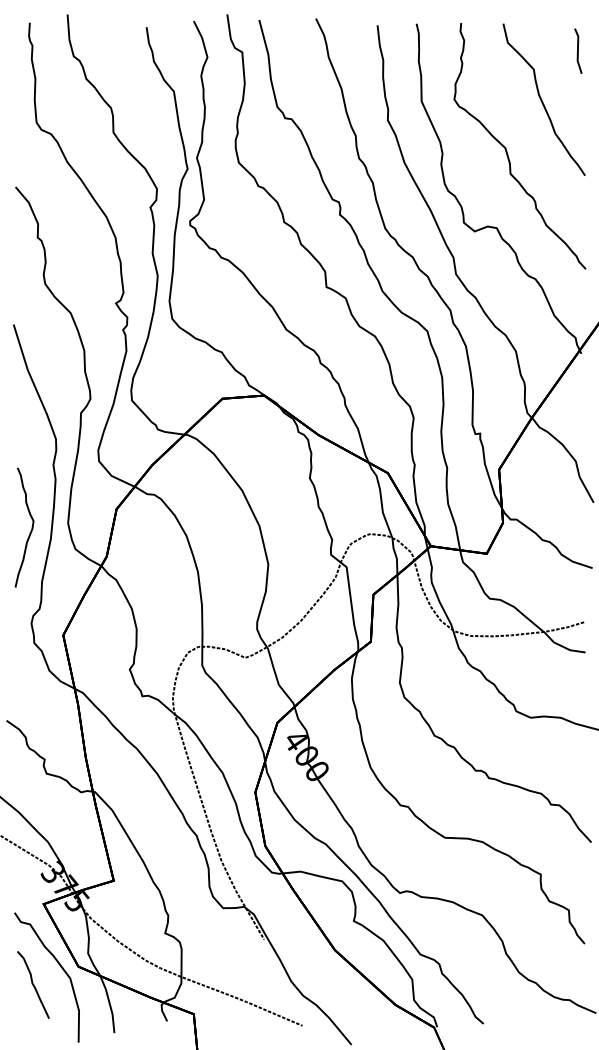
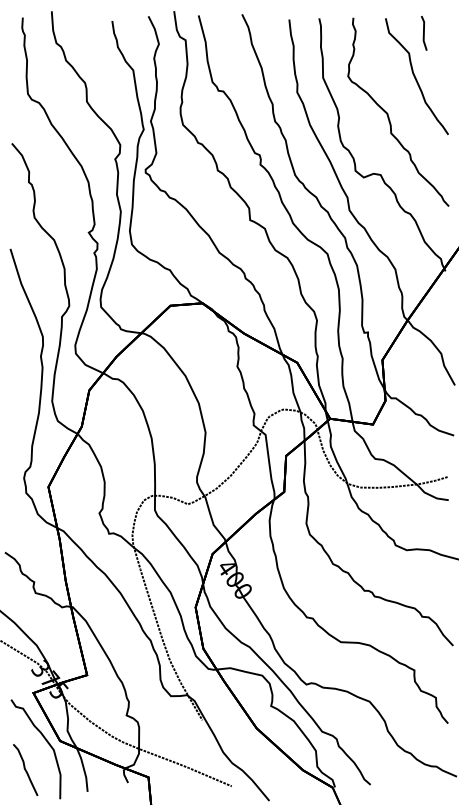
line: (577, 50) -> (423, 32), moved
curve: (30, 528) -> (23, 405), removed
curve: (33, 984) -> (25, 769), moved

